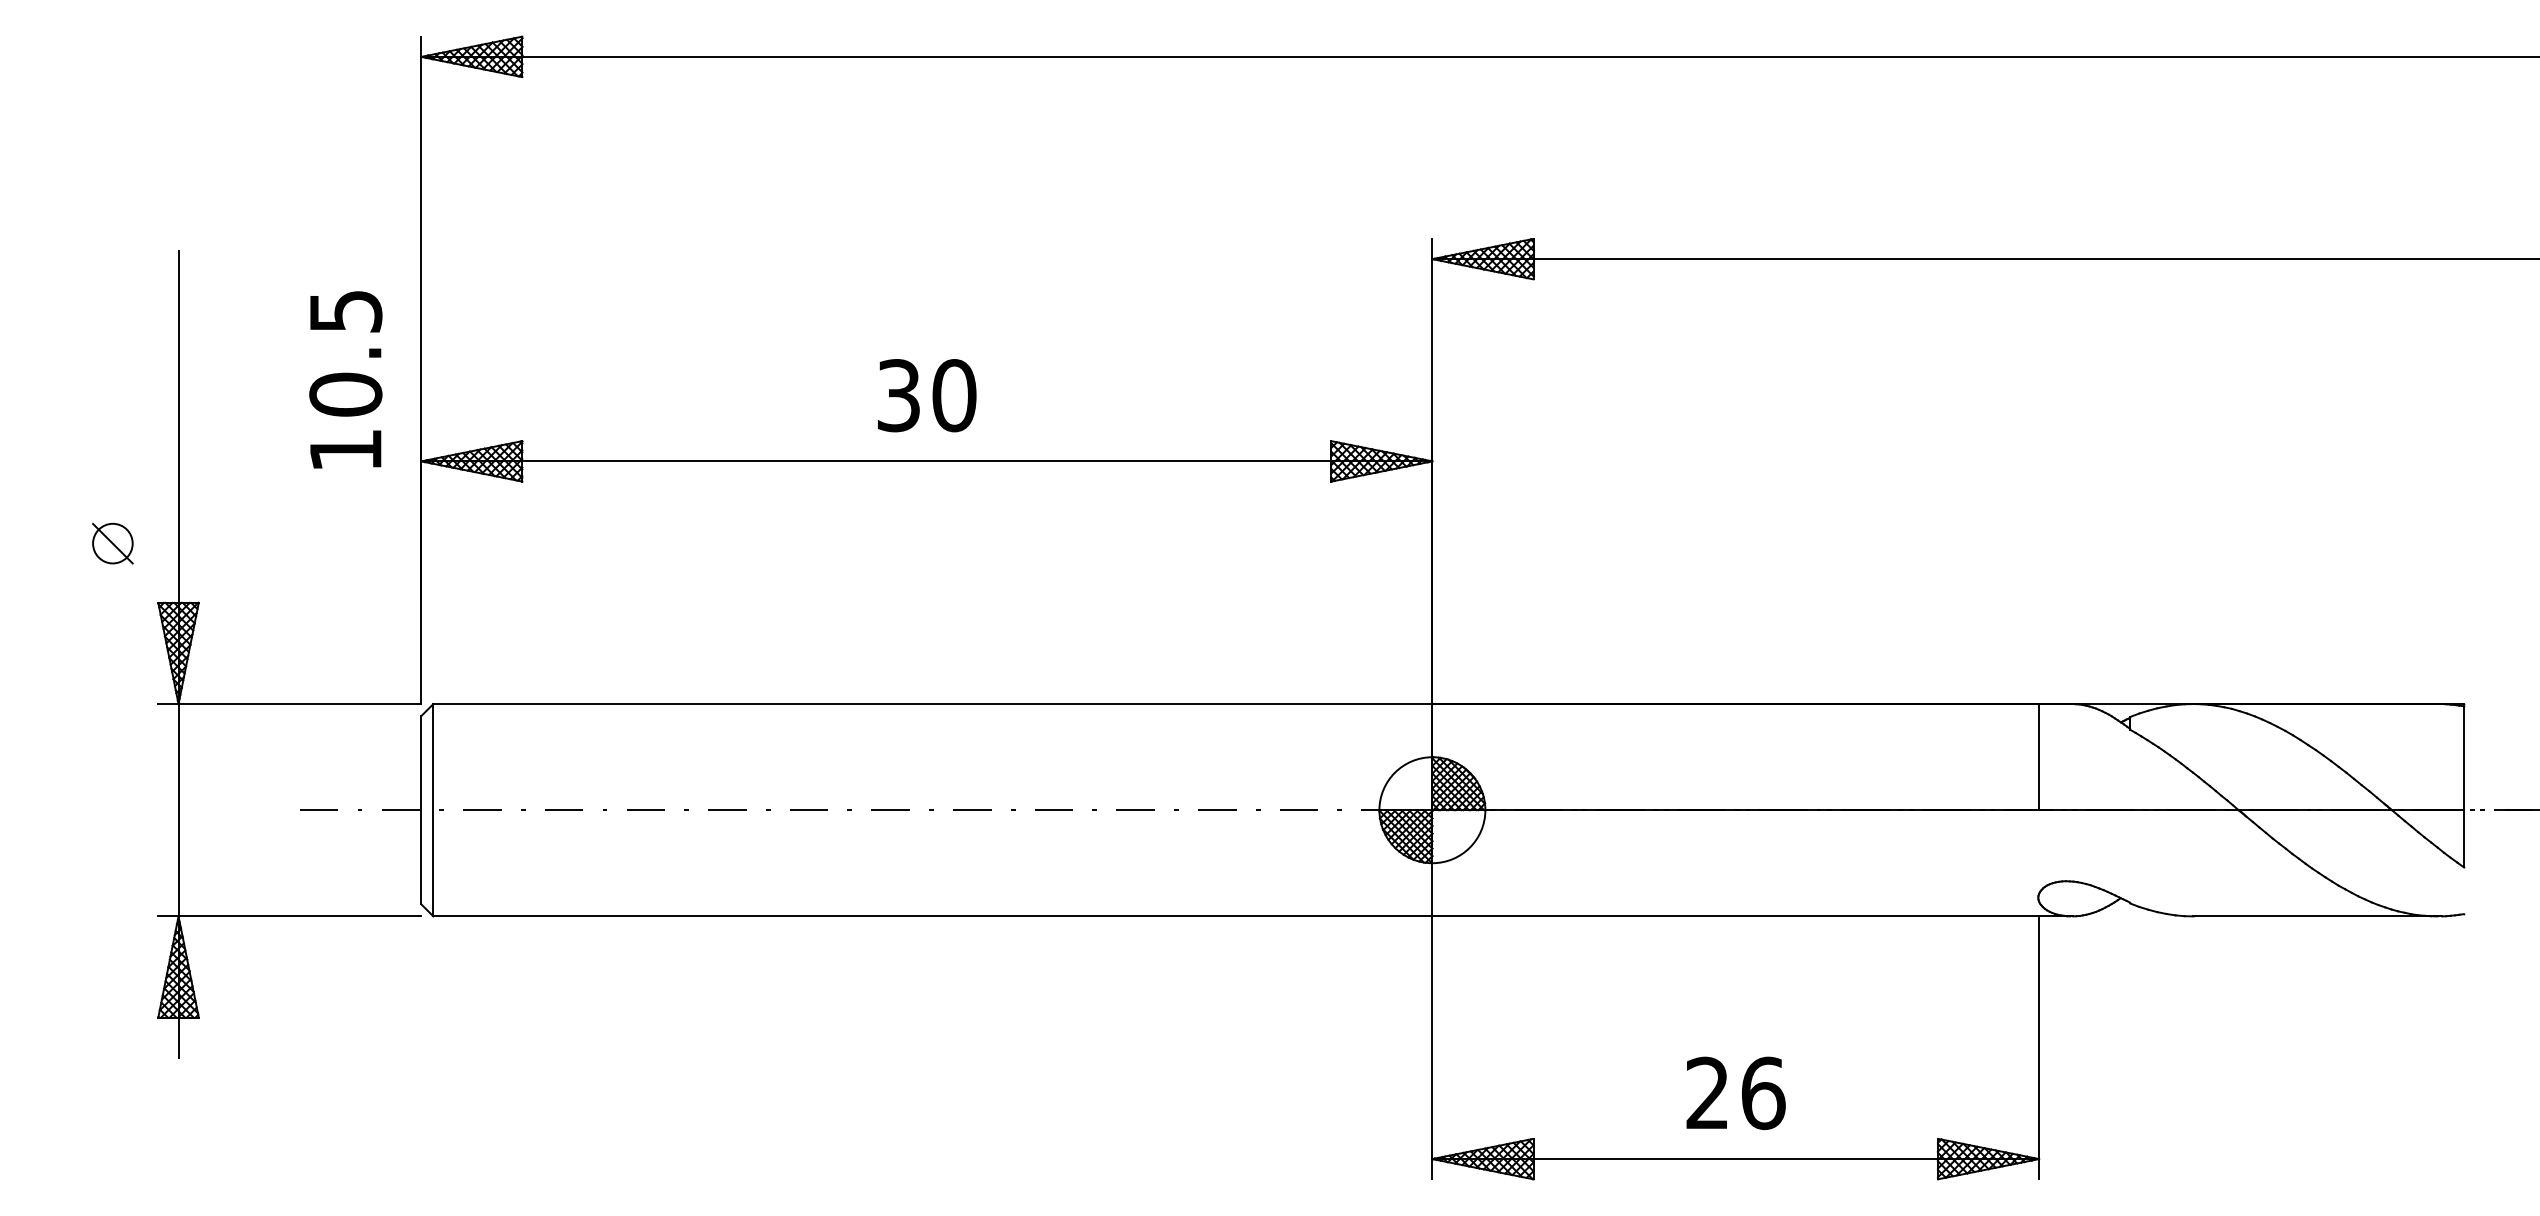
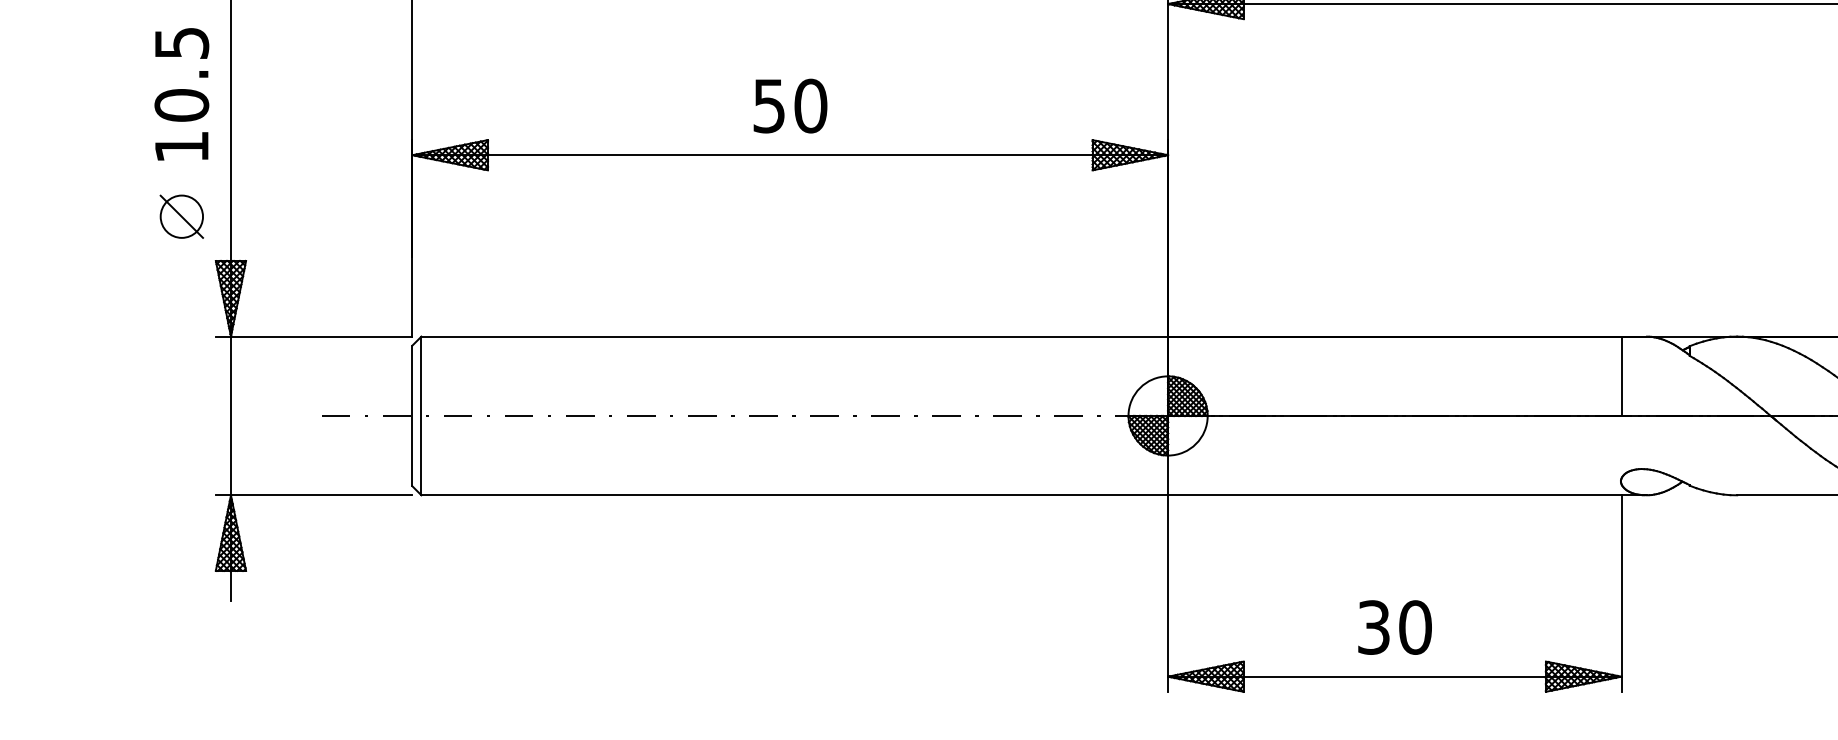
text: (345, 379) -> (181, 94), moved
text: (898, 395) -> (769, 105), 30 -> 50
part: (112, 543) -> (181, 216), size x1.43
text: (1735, 1093) -> (1394, 627), 26 -> 30

